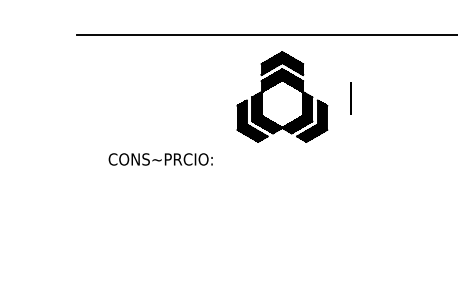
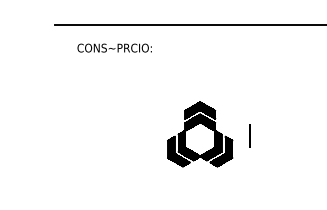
part: (293, 96) -> (208, 133), moved
text: (160, 159) -> (114, 48), moved

